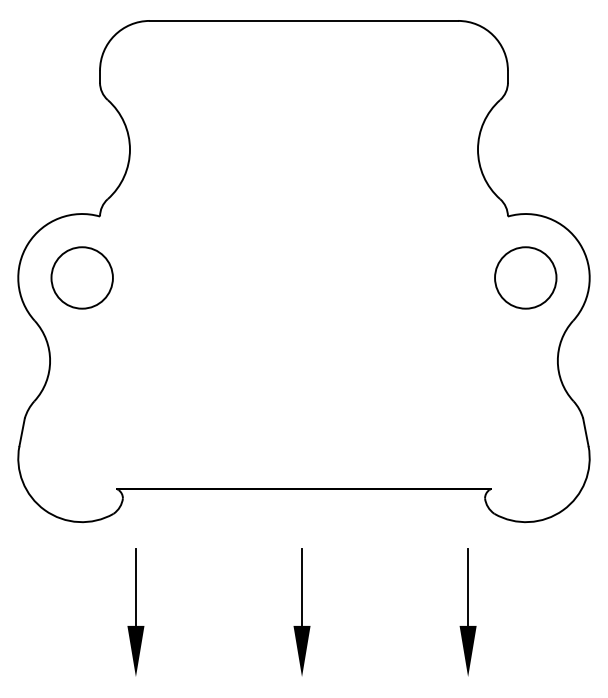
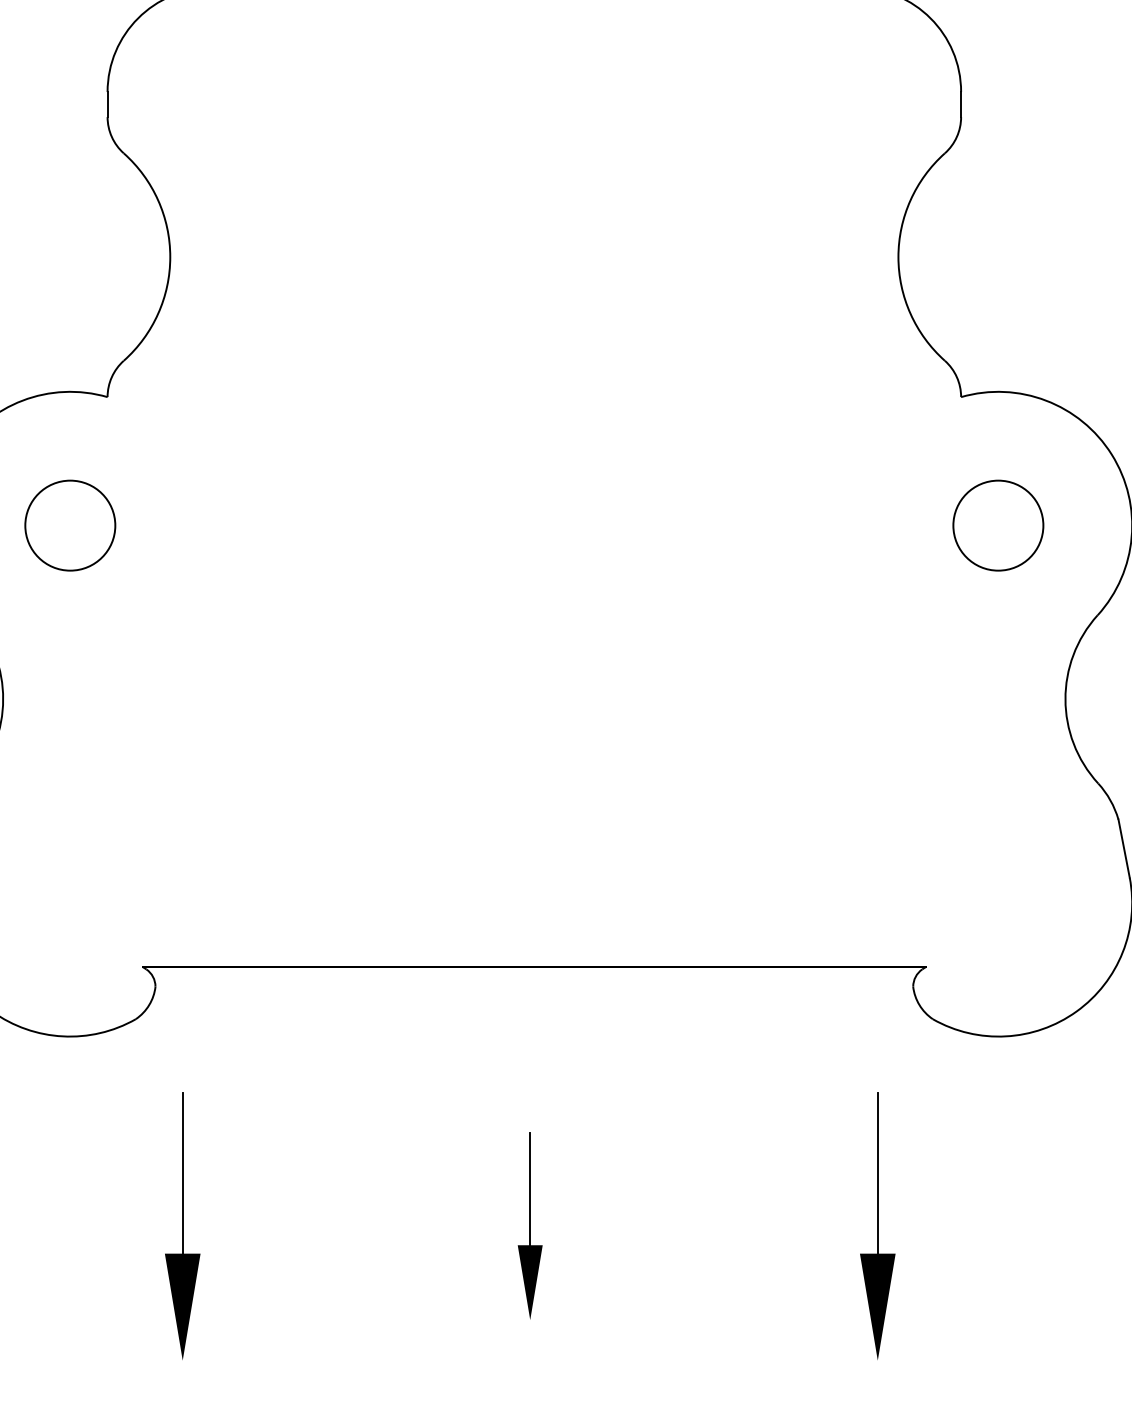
circle: (81, 277) -> (68, 524), size x0.7
circle: (525, 277) -> (997, 524), size x0.7
part: (301, 612) -> (529, 1225), size x0.7

